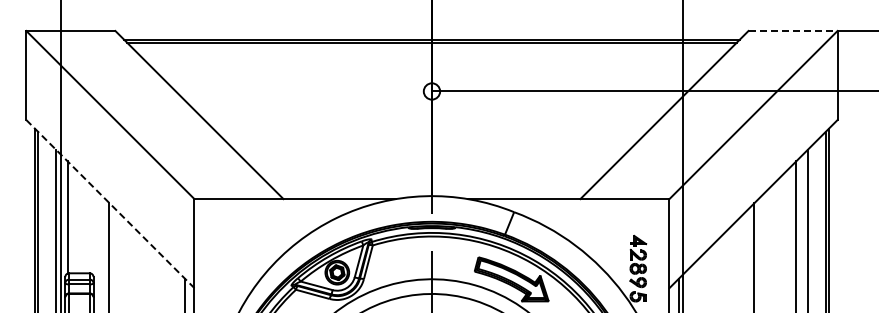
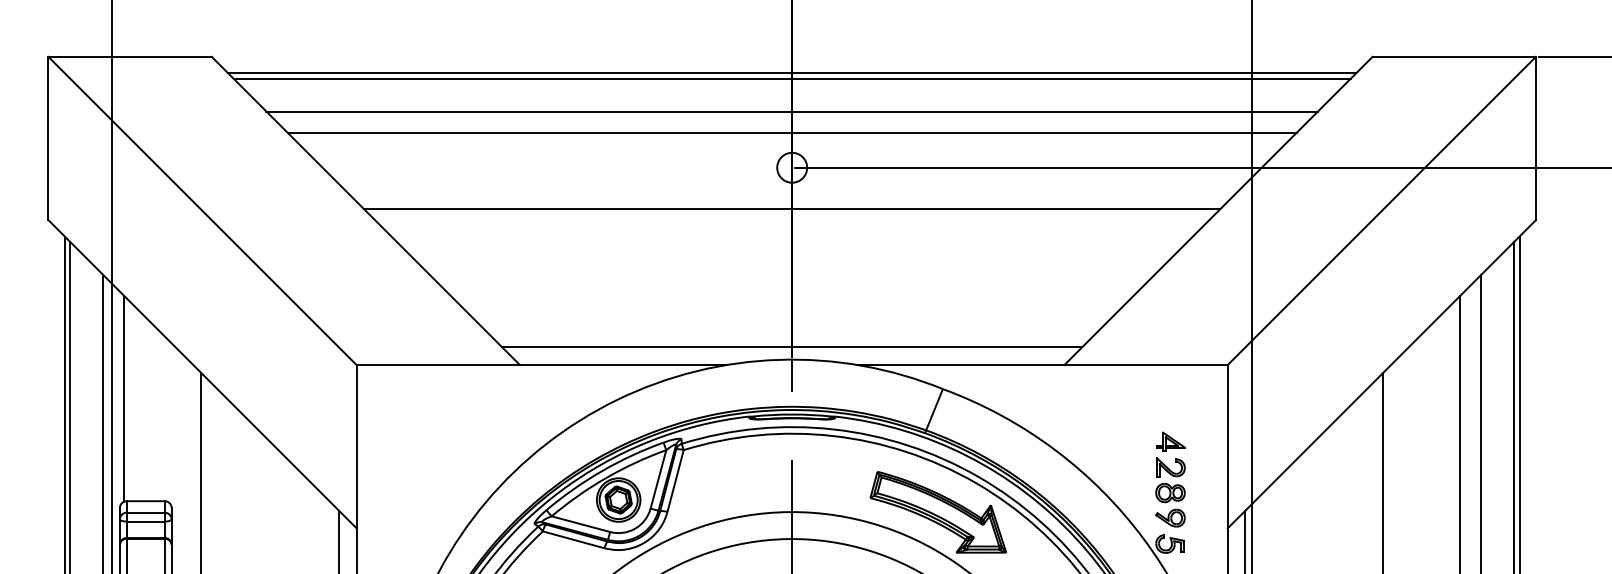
line: (793, 31) -> (1455, 57), dashed -> solid
line: (431, 60) -> (791, 110), added
line: (431, 72) -> (791, 132), added
line: (431, 114) -> (791, 209), added
line: (431, 189) -> (791, 347), added
line: (110, 204) -> (202, 375), dashed -> solid

